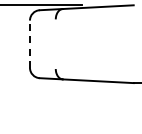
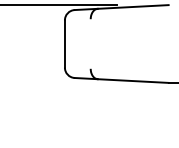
line: (29, 44) -> (64, 44), dashed -> solid

